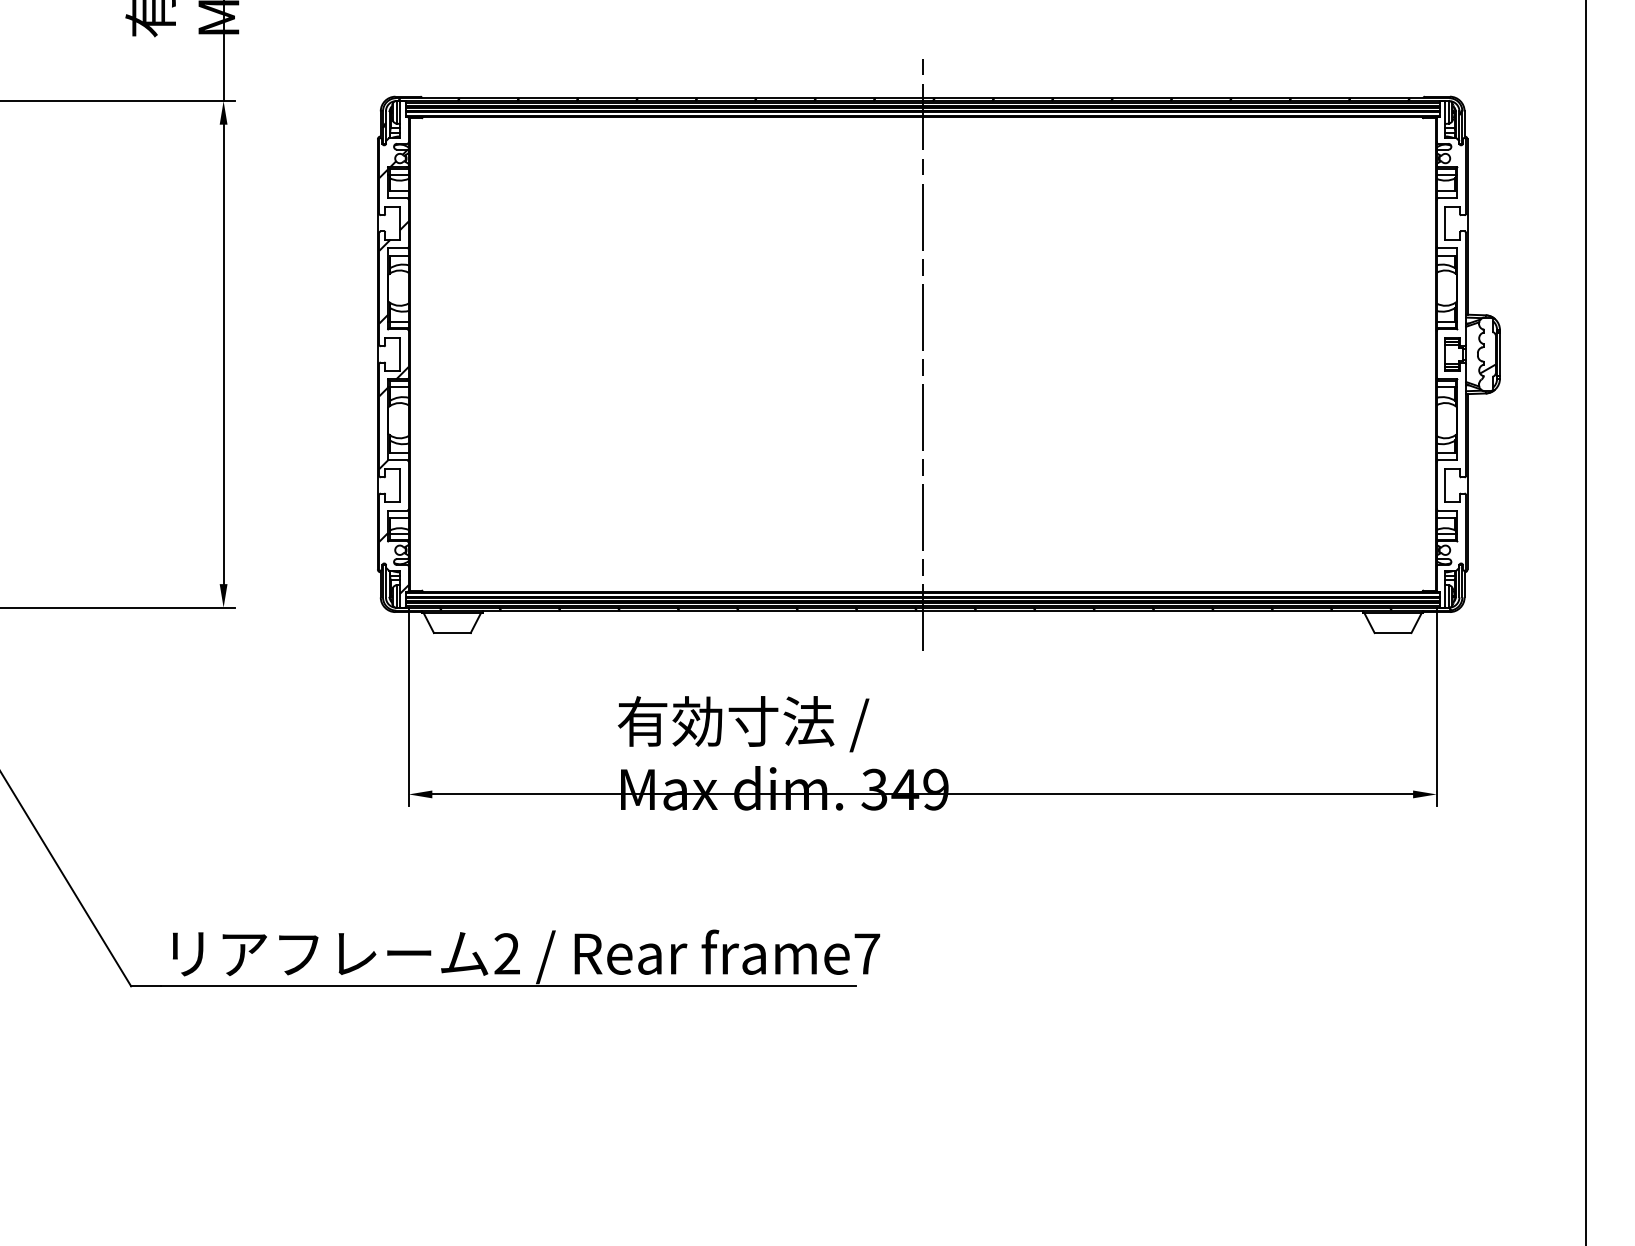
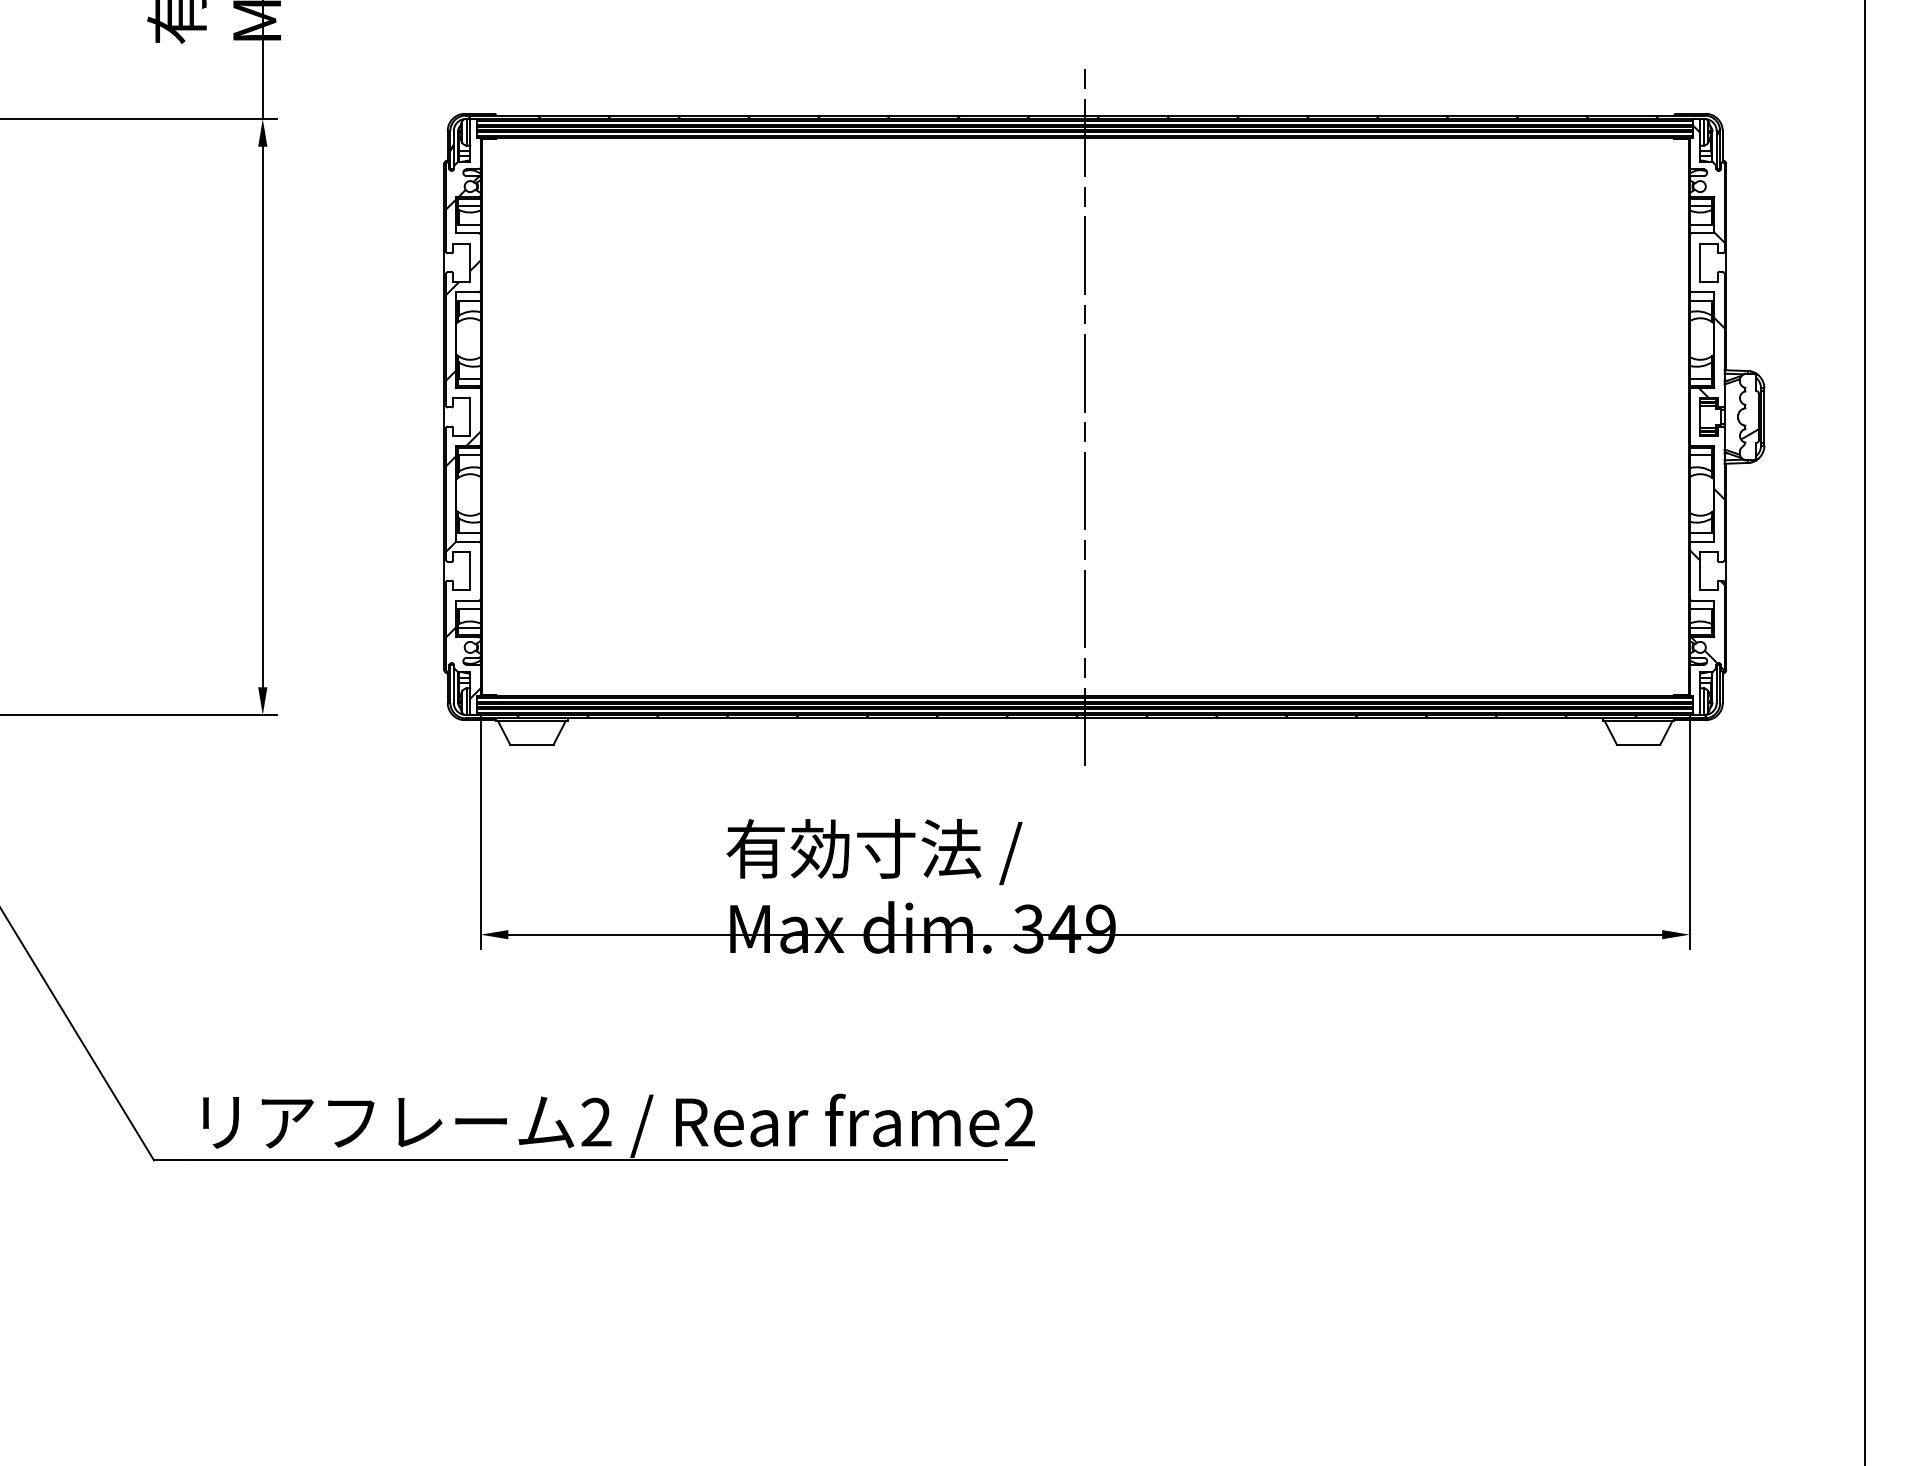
hatch: (1450, 337) -> (1706, 397), added
text: (867, 953) -> (1020, 1121), frame7 -> frame2

